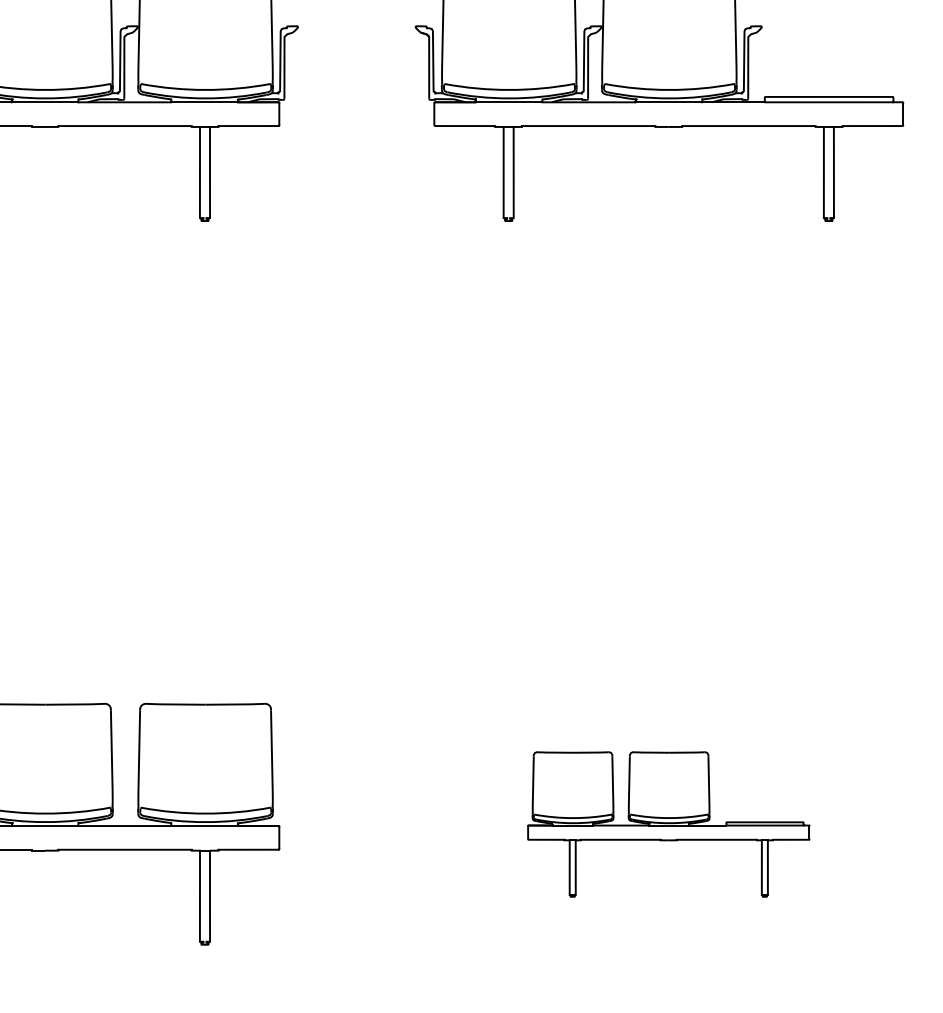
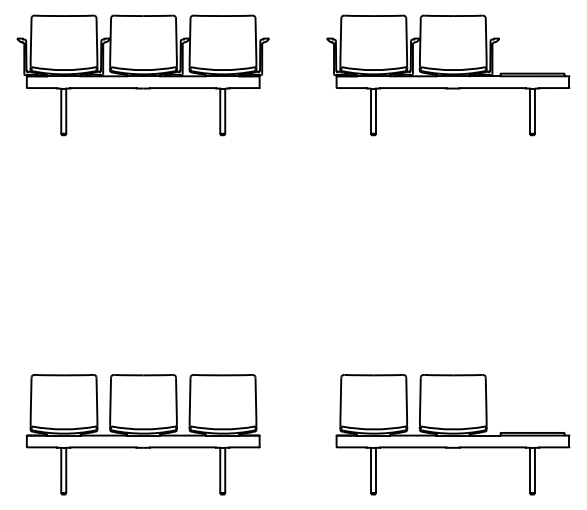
part: (667, 823) -> (452, 434), size x1.67

